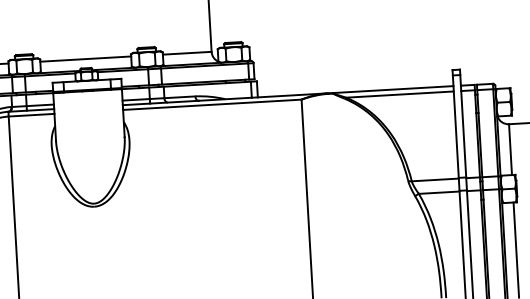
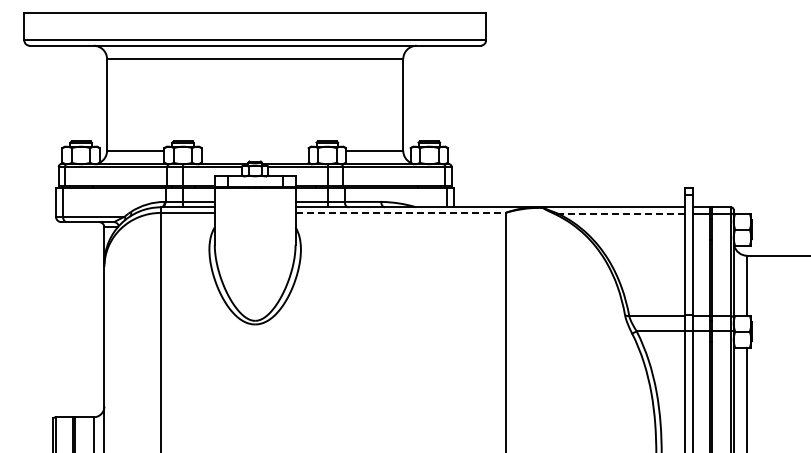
line: (85, 58) -> (254, 150), removed
line: (399, 94) -> (620, 213), solid -> dashed
line: (212, 104) -> (400, 212), solid -> dashed

